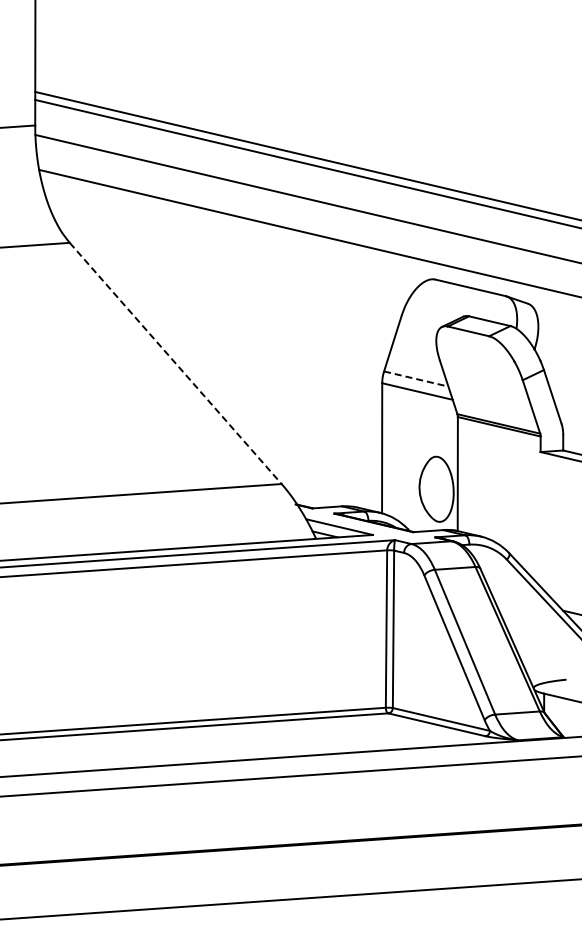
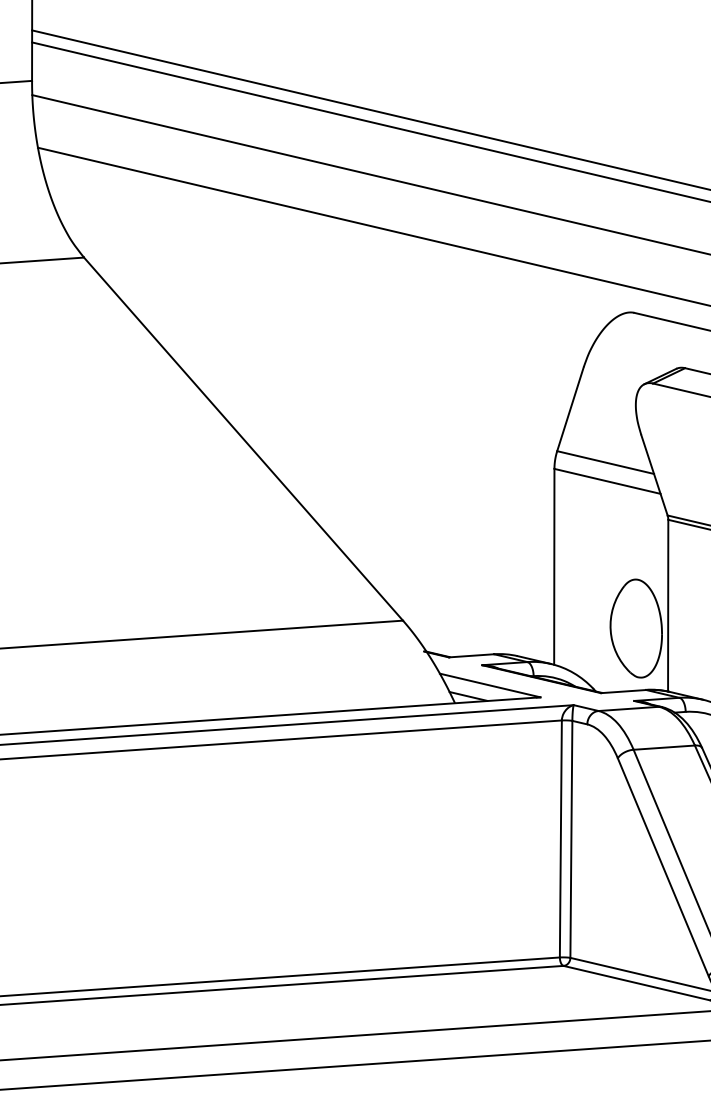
line: (175, 363) -> (243, 439), dashed -> solid
line: (416, 379) -> (606, 463), dashed -> solid

